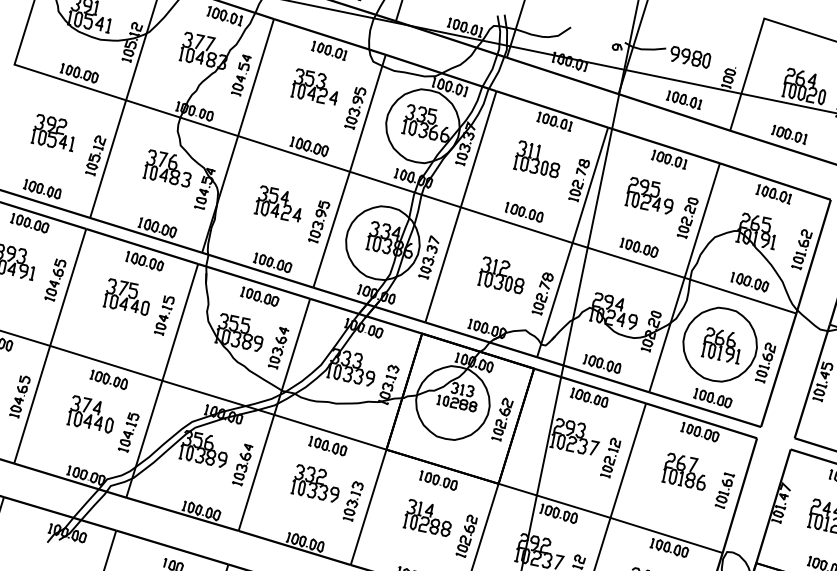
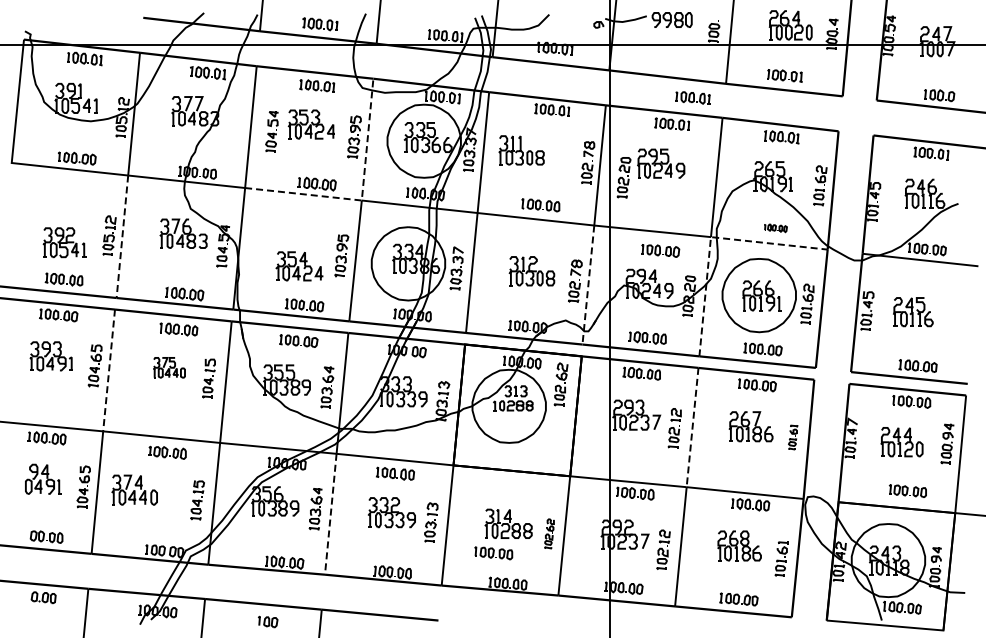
part: (240, 74) -> (271, 131), moved
part: (683, 99) -> (692, 97), moved
part: (54, 132) -> (64, 242), moved
line: (108, 158) -> (122, 236), solid -> dashed
part: (537, 159) -> (521, 150), moved
line: (351, 169) -> (362, 198), solid -> dashed
part: (279, 204) -> (299, 266), moved
part: (687, 217) -> (623, 177), moved
part: (639, 247) -> (660, 250), moved
line: (684, 278) -> (710, 237), solid -> dashed
part: (749, 282) -> (775, 228), size x0.6
line: (68, 287) -> (109, 370), solid -> dashed
part: (127, 296) -> (169, 367), size x0.7
line: (554, 300) -> (588, 285), solid -> dashed
part: (91, 413) -> (134, 489), moved
part: (501, 419) -> (560, 384), moved
line: (628, 460) -> (692, 427), solid -> dashed
line: (256, 473) -> (330, 514), solid -> dashed
part: (438, 480) -> (493, 553), moved
part: (725, 490) -> (793, 437), size x0.7
part: (466, 535) -> (549, 533), size x0.7

